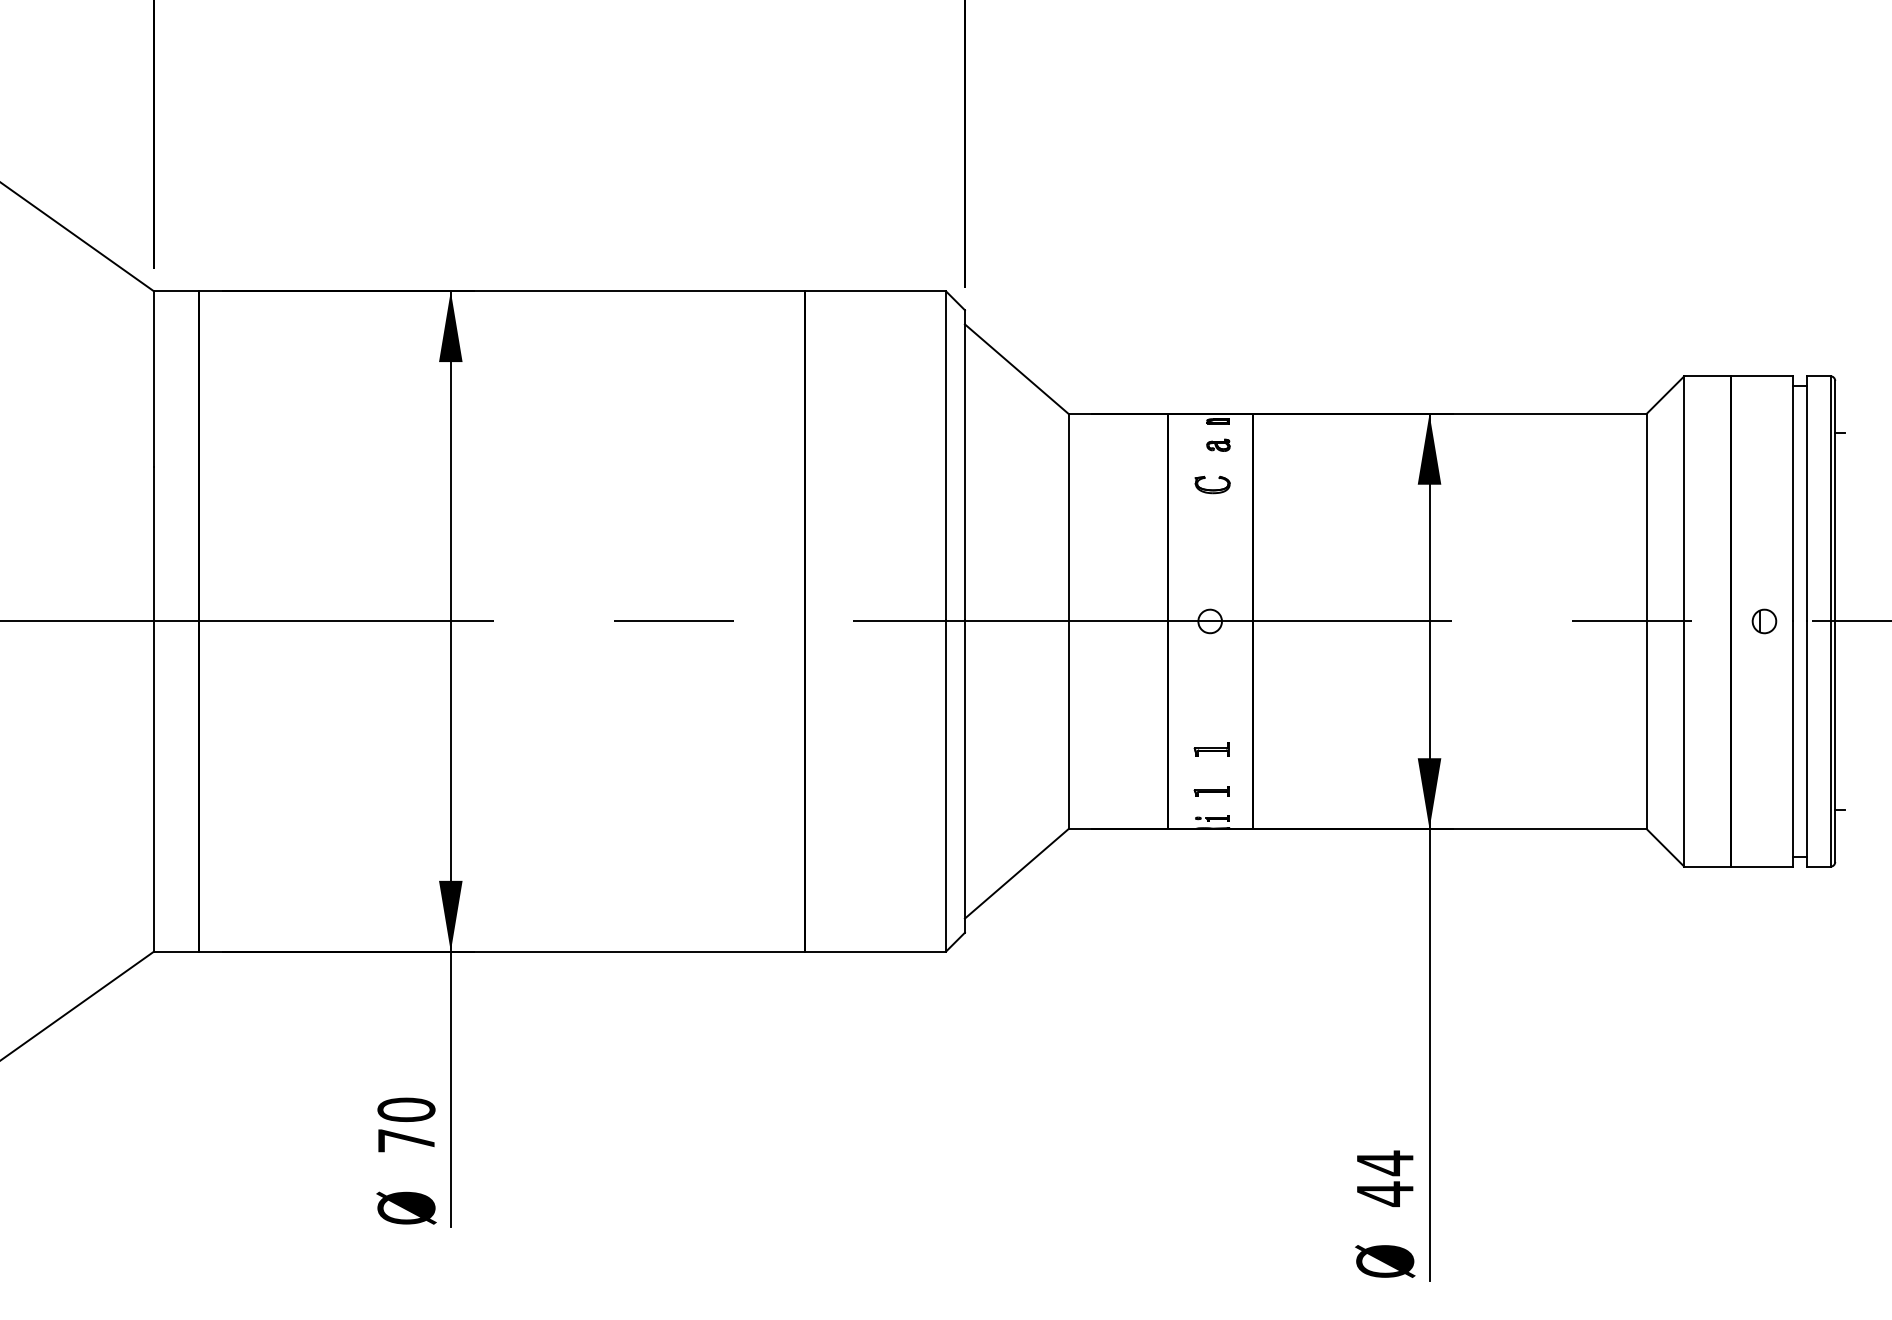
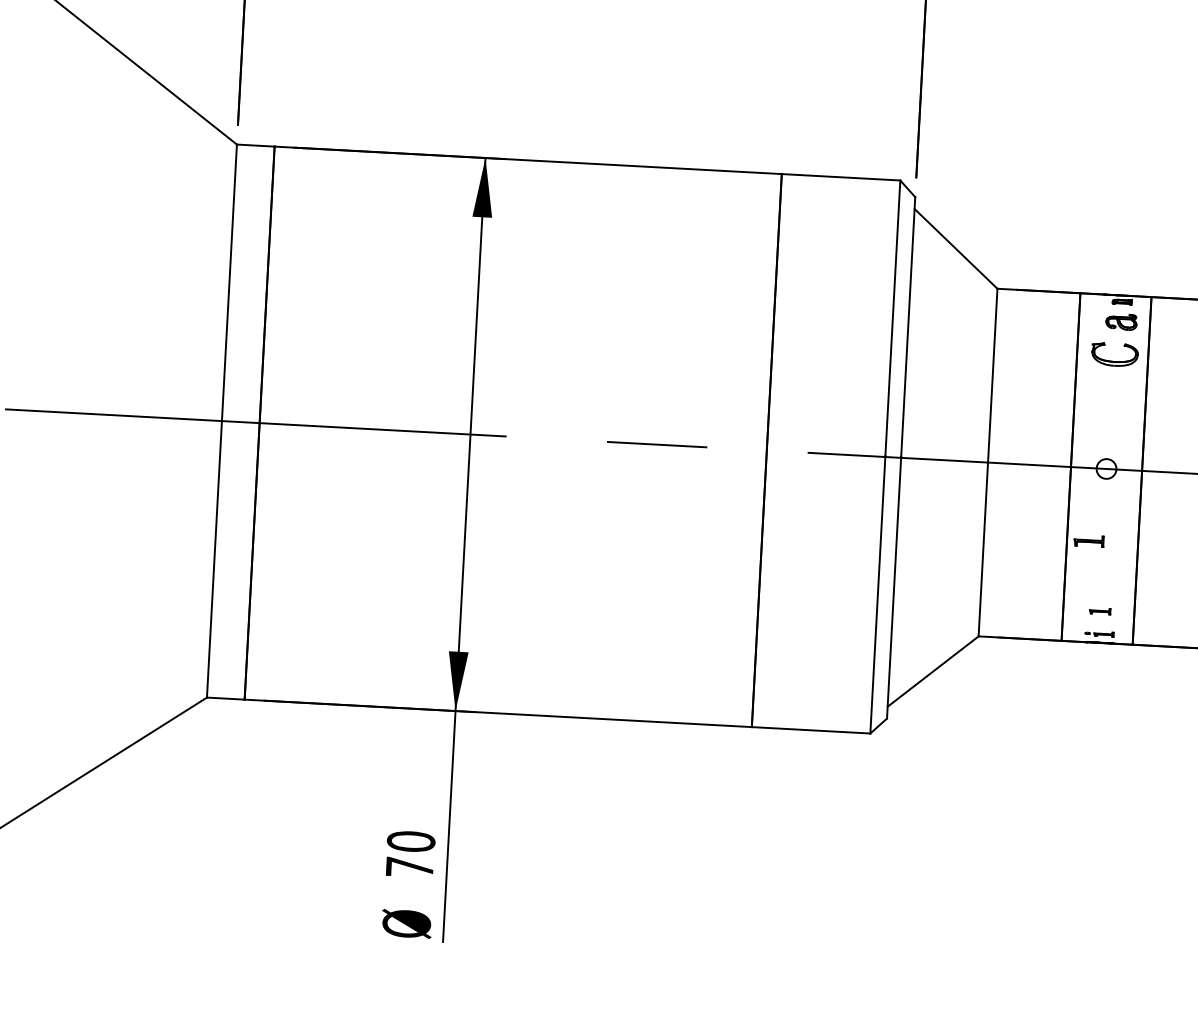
part: (1218, 444) -> (1121, 321), size x1.6
part: (1212, 484) -> (1114, 354), size x1.6
part: (1211, 749) -> (1088, 541), moved
part: (1211, 791) -> (1099, 611), size x0.7

